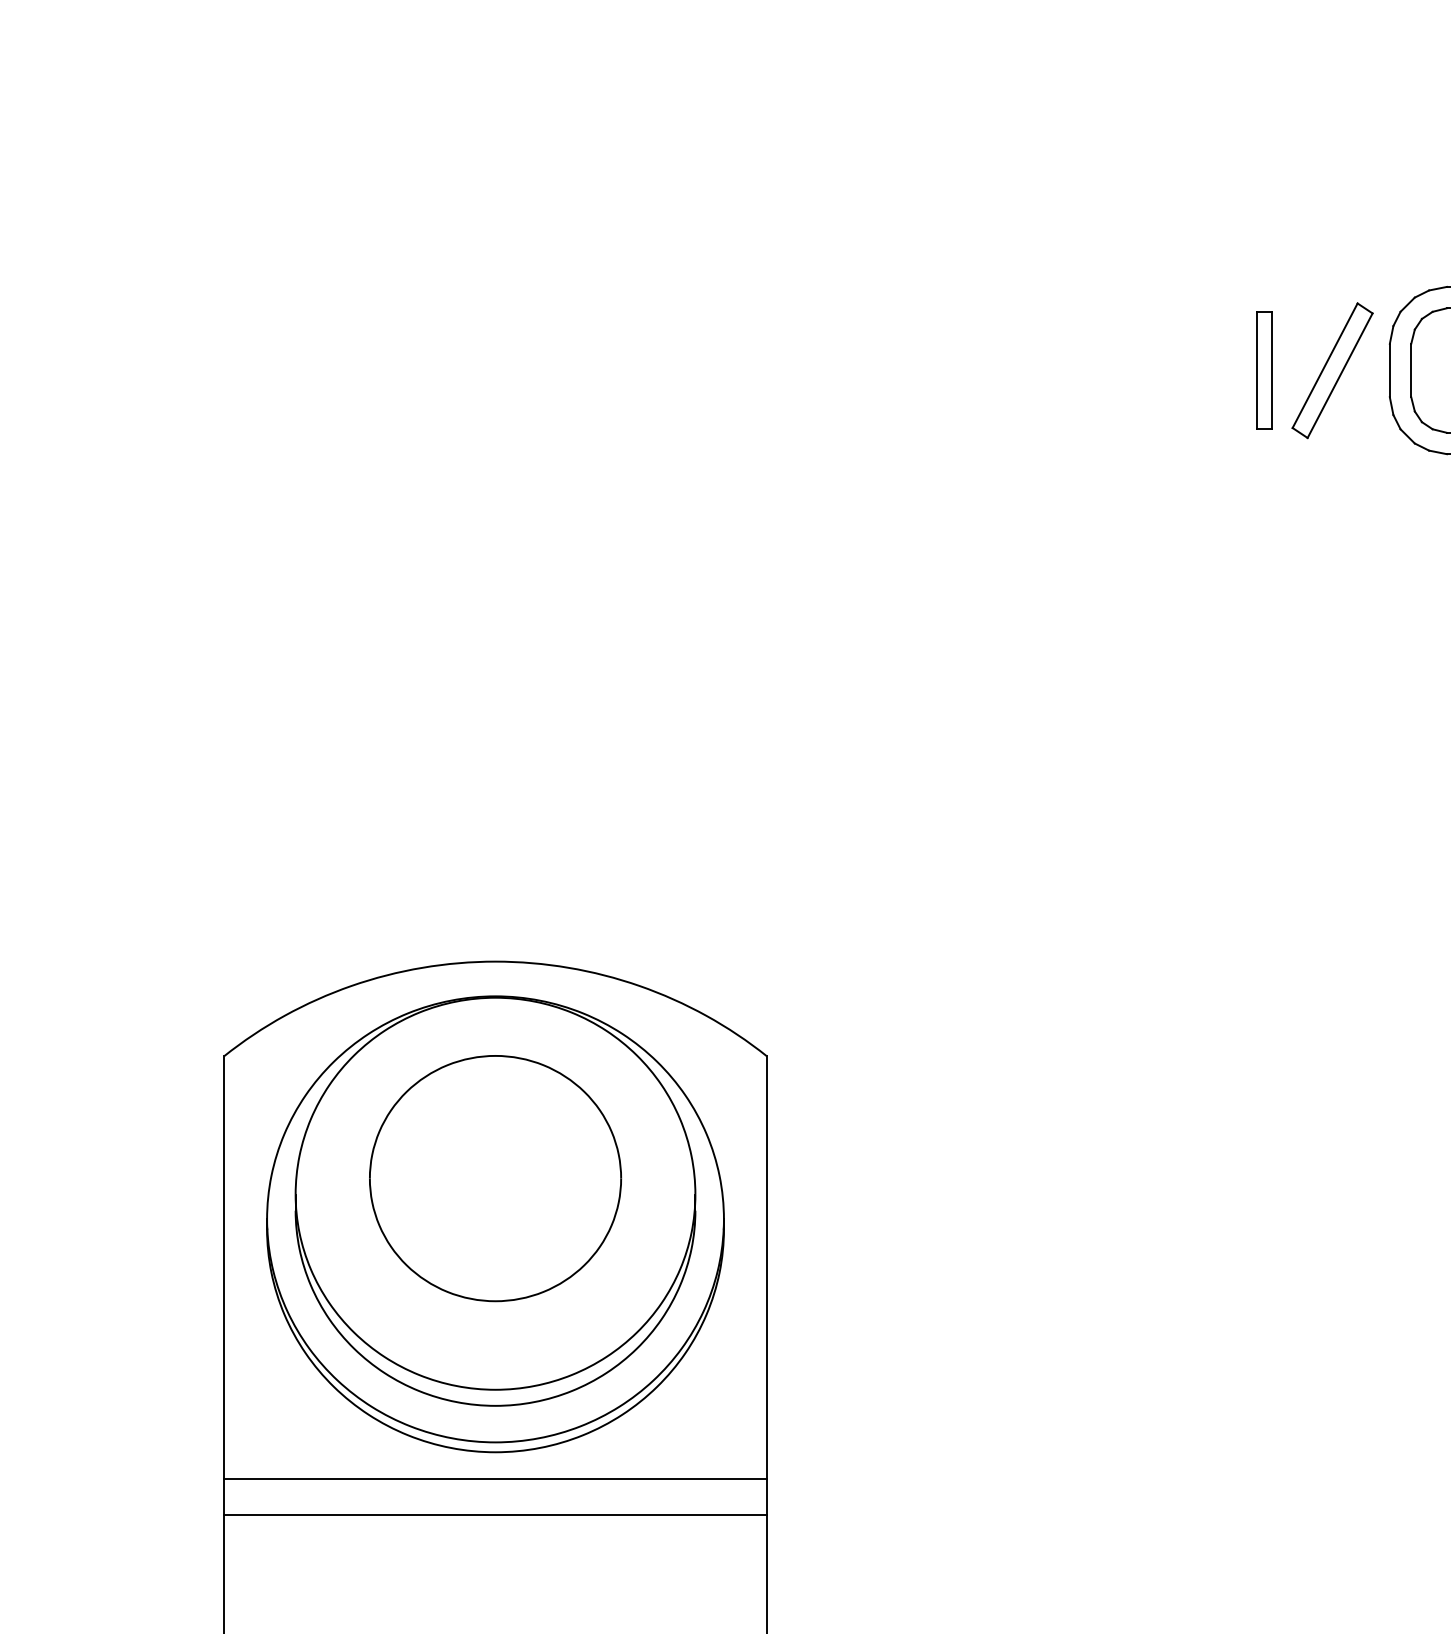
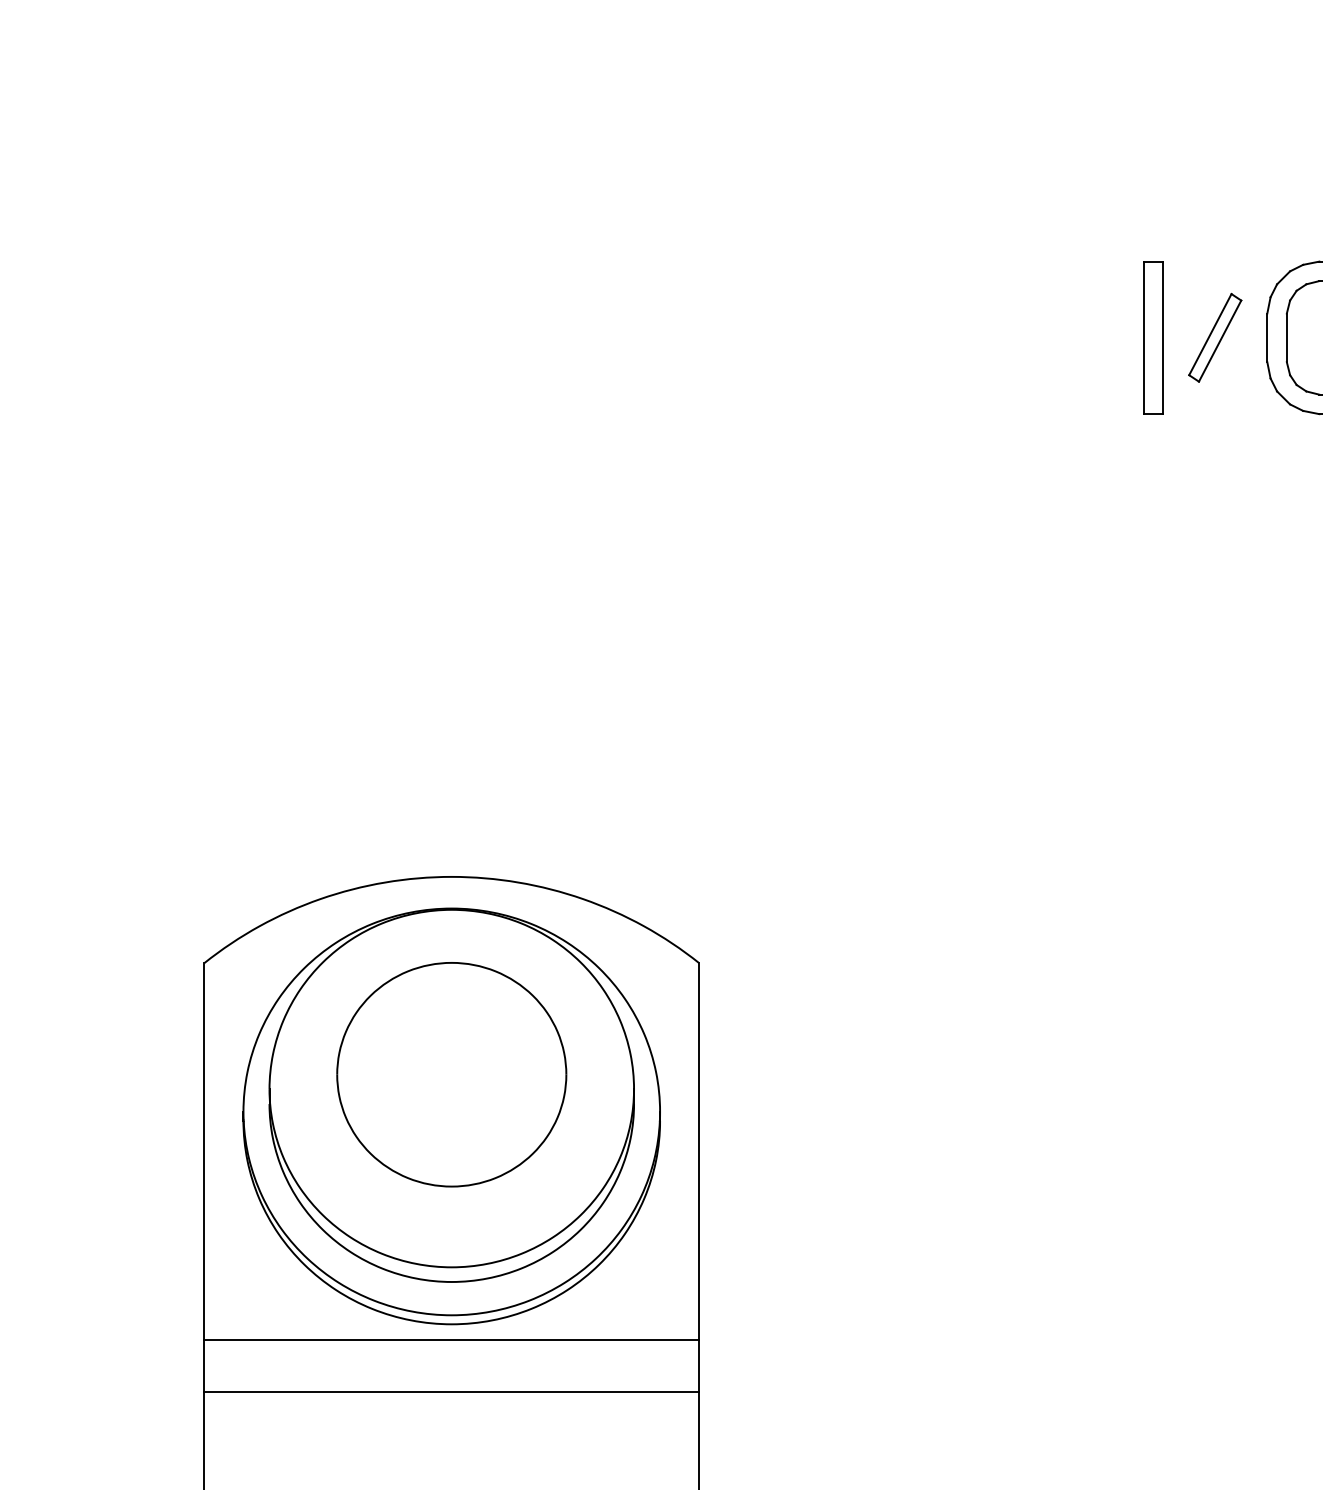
part: (1265, 370) -> (1153, 337), size x1.43
part: (1333, 370) -> (1215, 337), size x0.71
line: (495, 1478) -> (451, 1391), moved
line: (495, 1514) -> (451, 1339), moved

